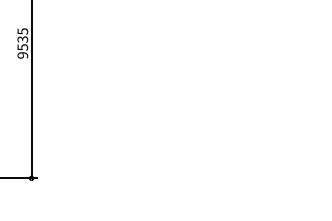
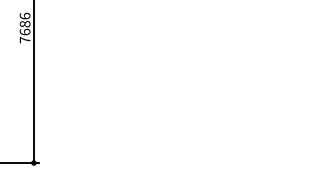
text: (22, 43) -> (24, 28), 9535 -> 7686

